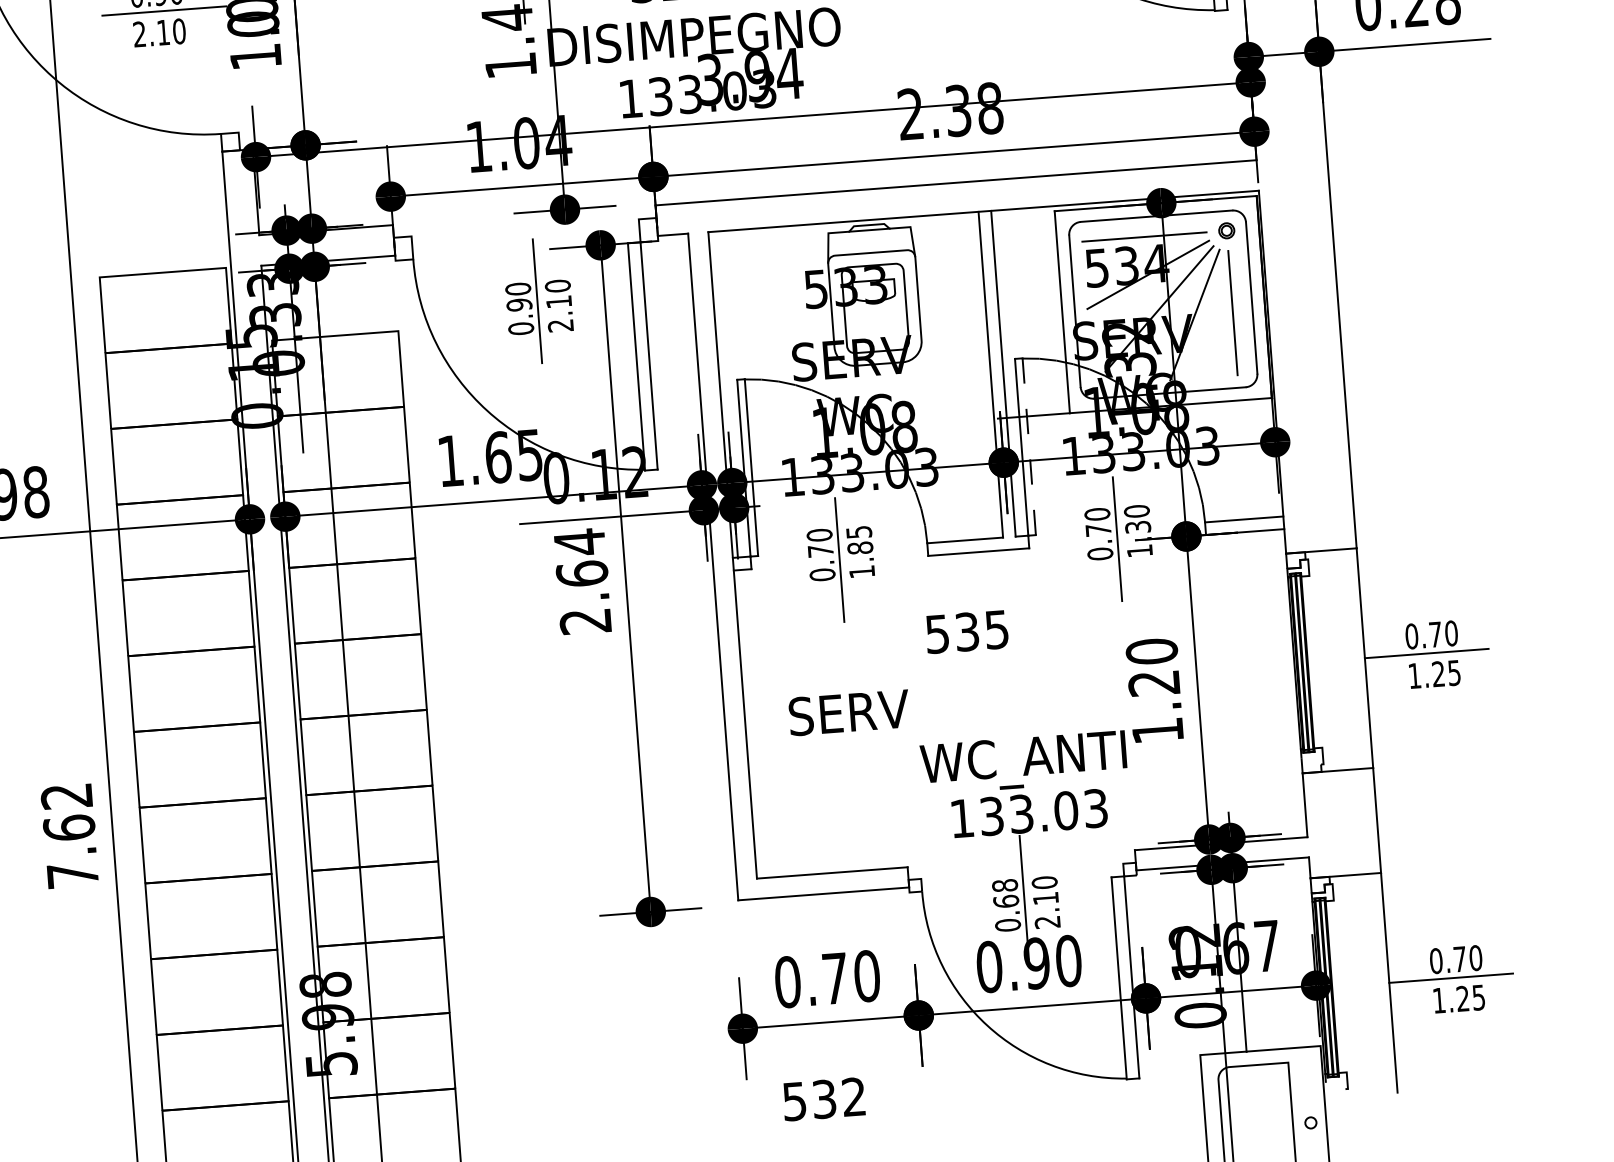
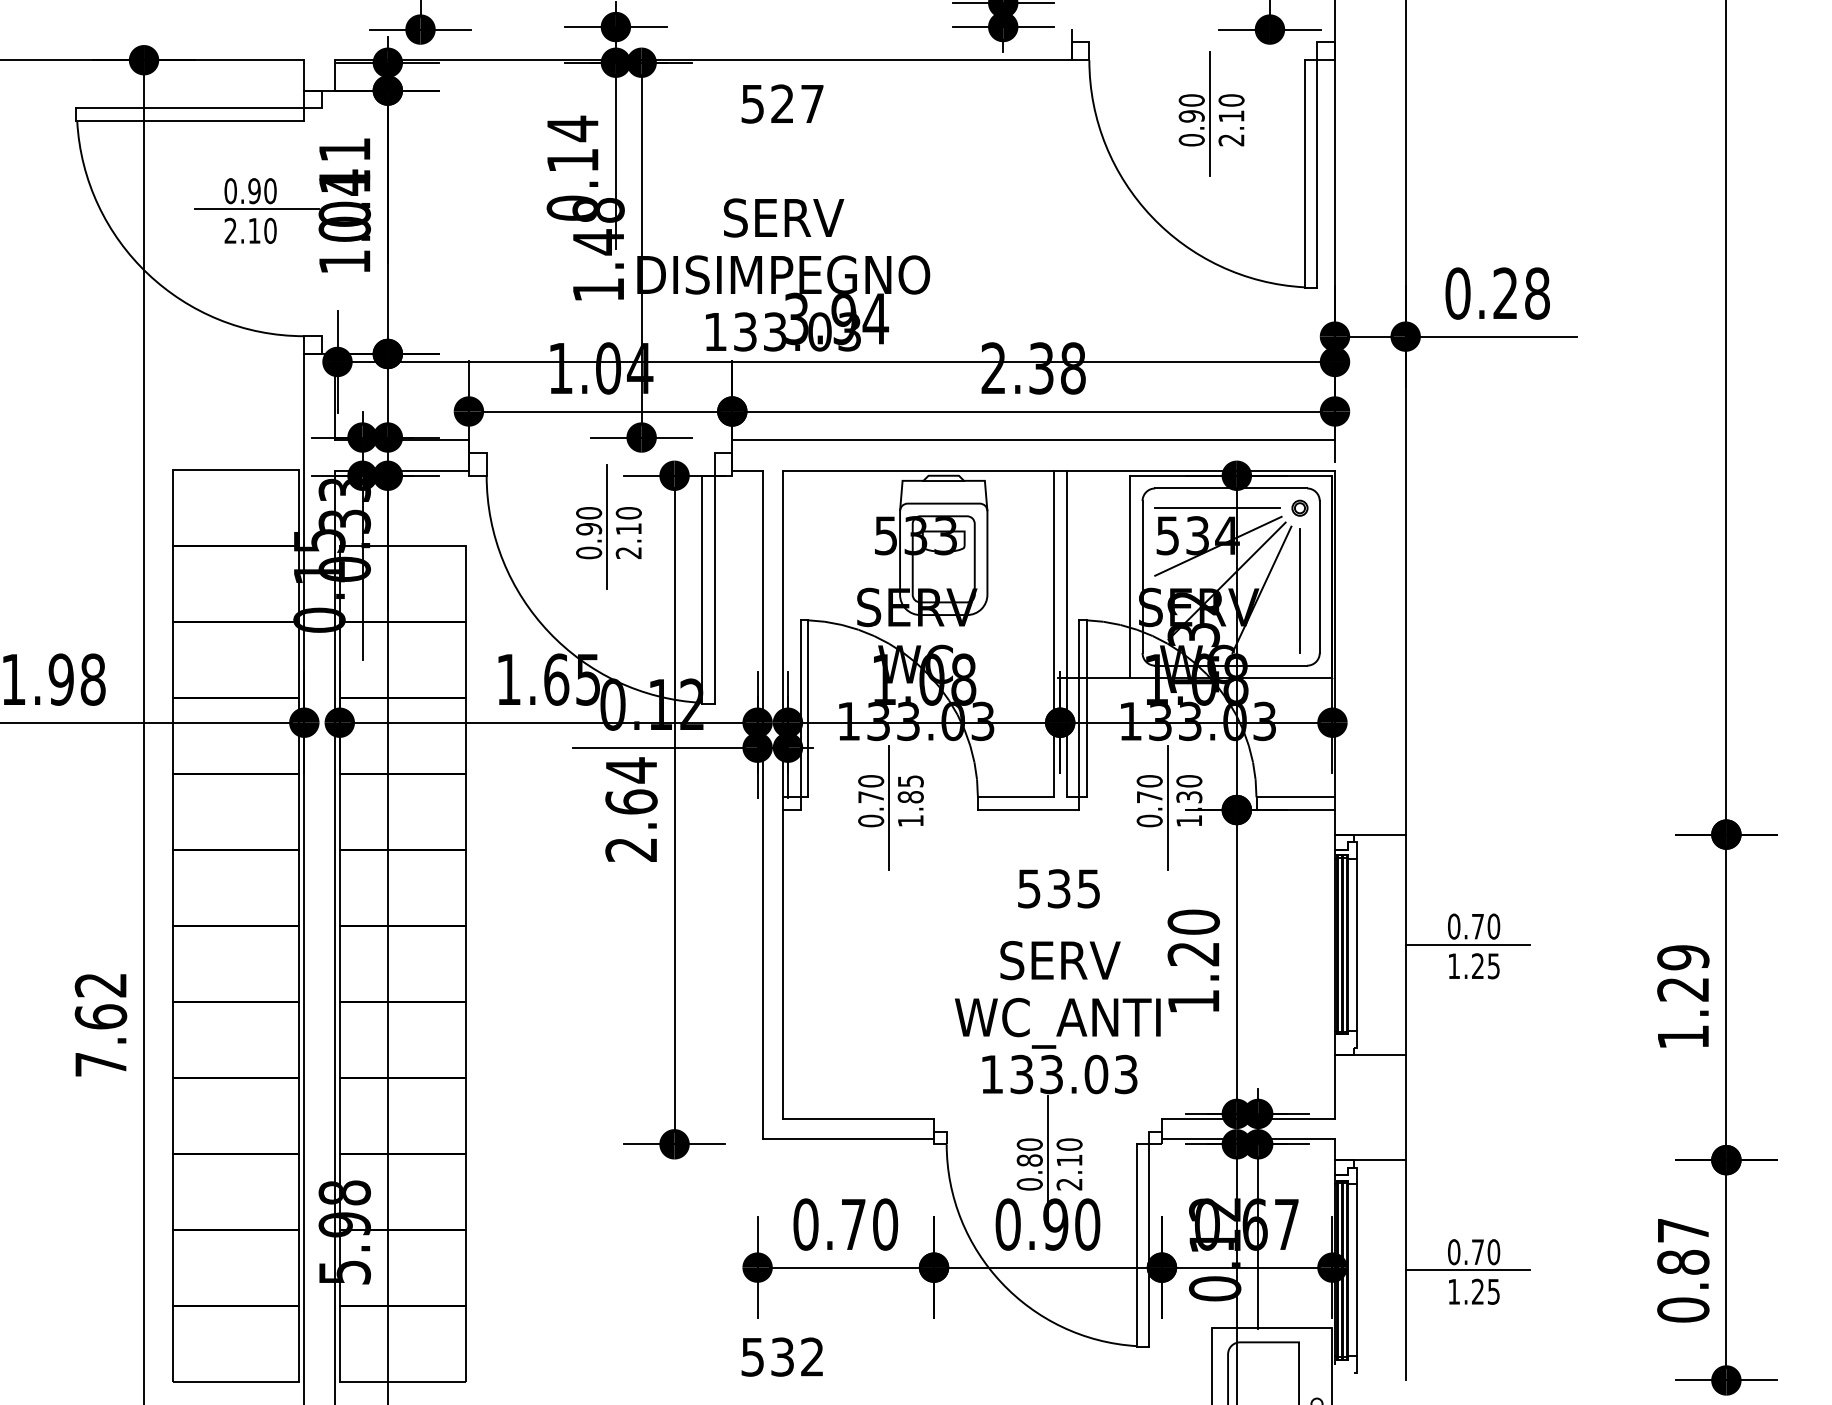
line: (1028, 446) -> (1086, 708), dashed -> solid
text: (966, 631) -> (1058, 888), moved
line: (1315, 661) -> (1356, 944), added
text: (849, 712) -> (1060, 960), moved
text: (1005, 893) -> (1029, 1152), 0.68 -> 0.80
line: (1340, 986) -> (1356, 1270), added
text: (823, 1098) -> (781, 1356), moved

